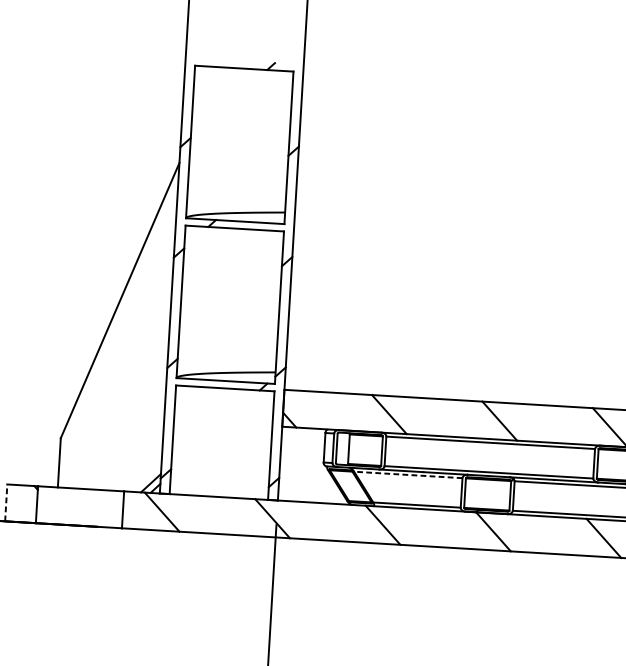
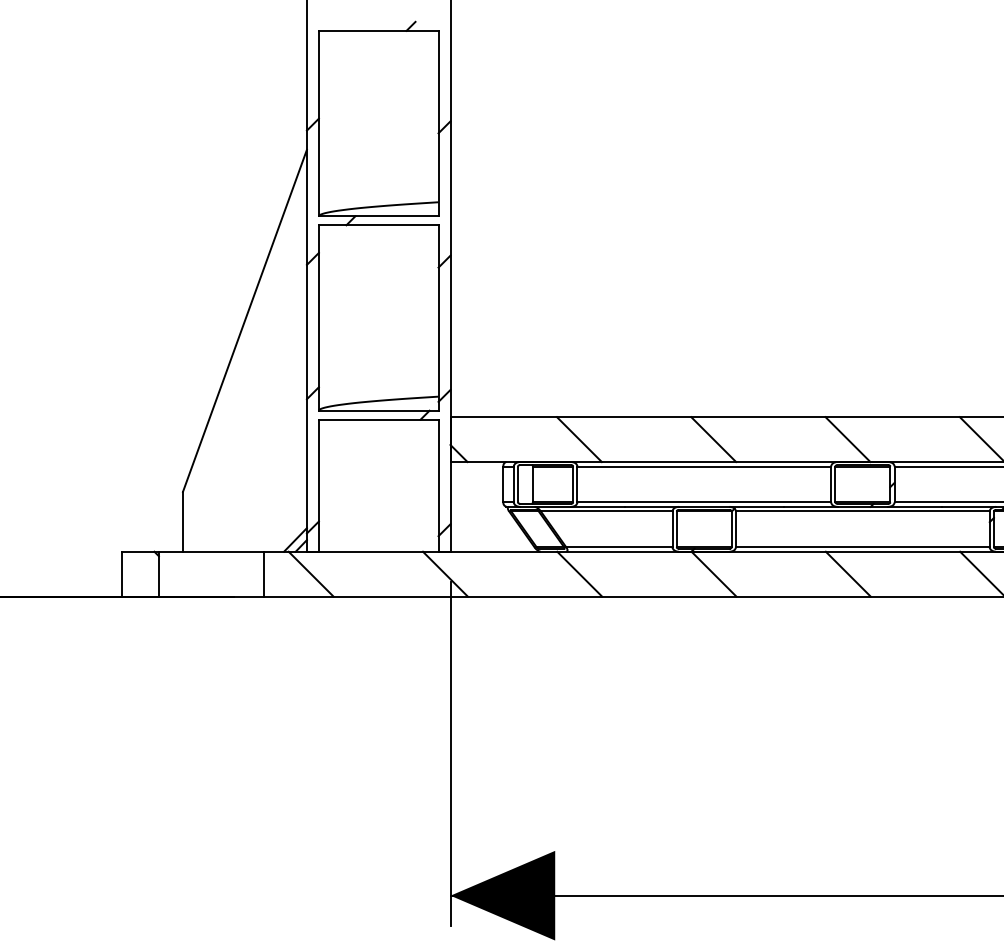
line: (408, 475) -> (606, 511), dashed -> solid
line: (6, 502) -> (121, 573), dashed -> solid

